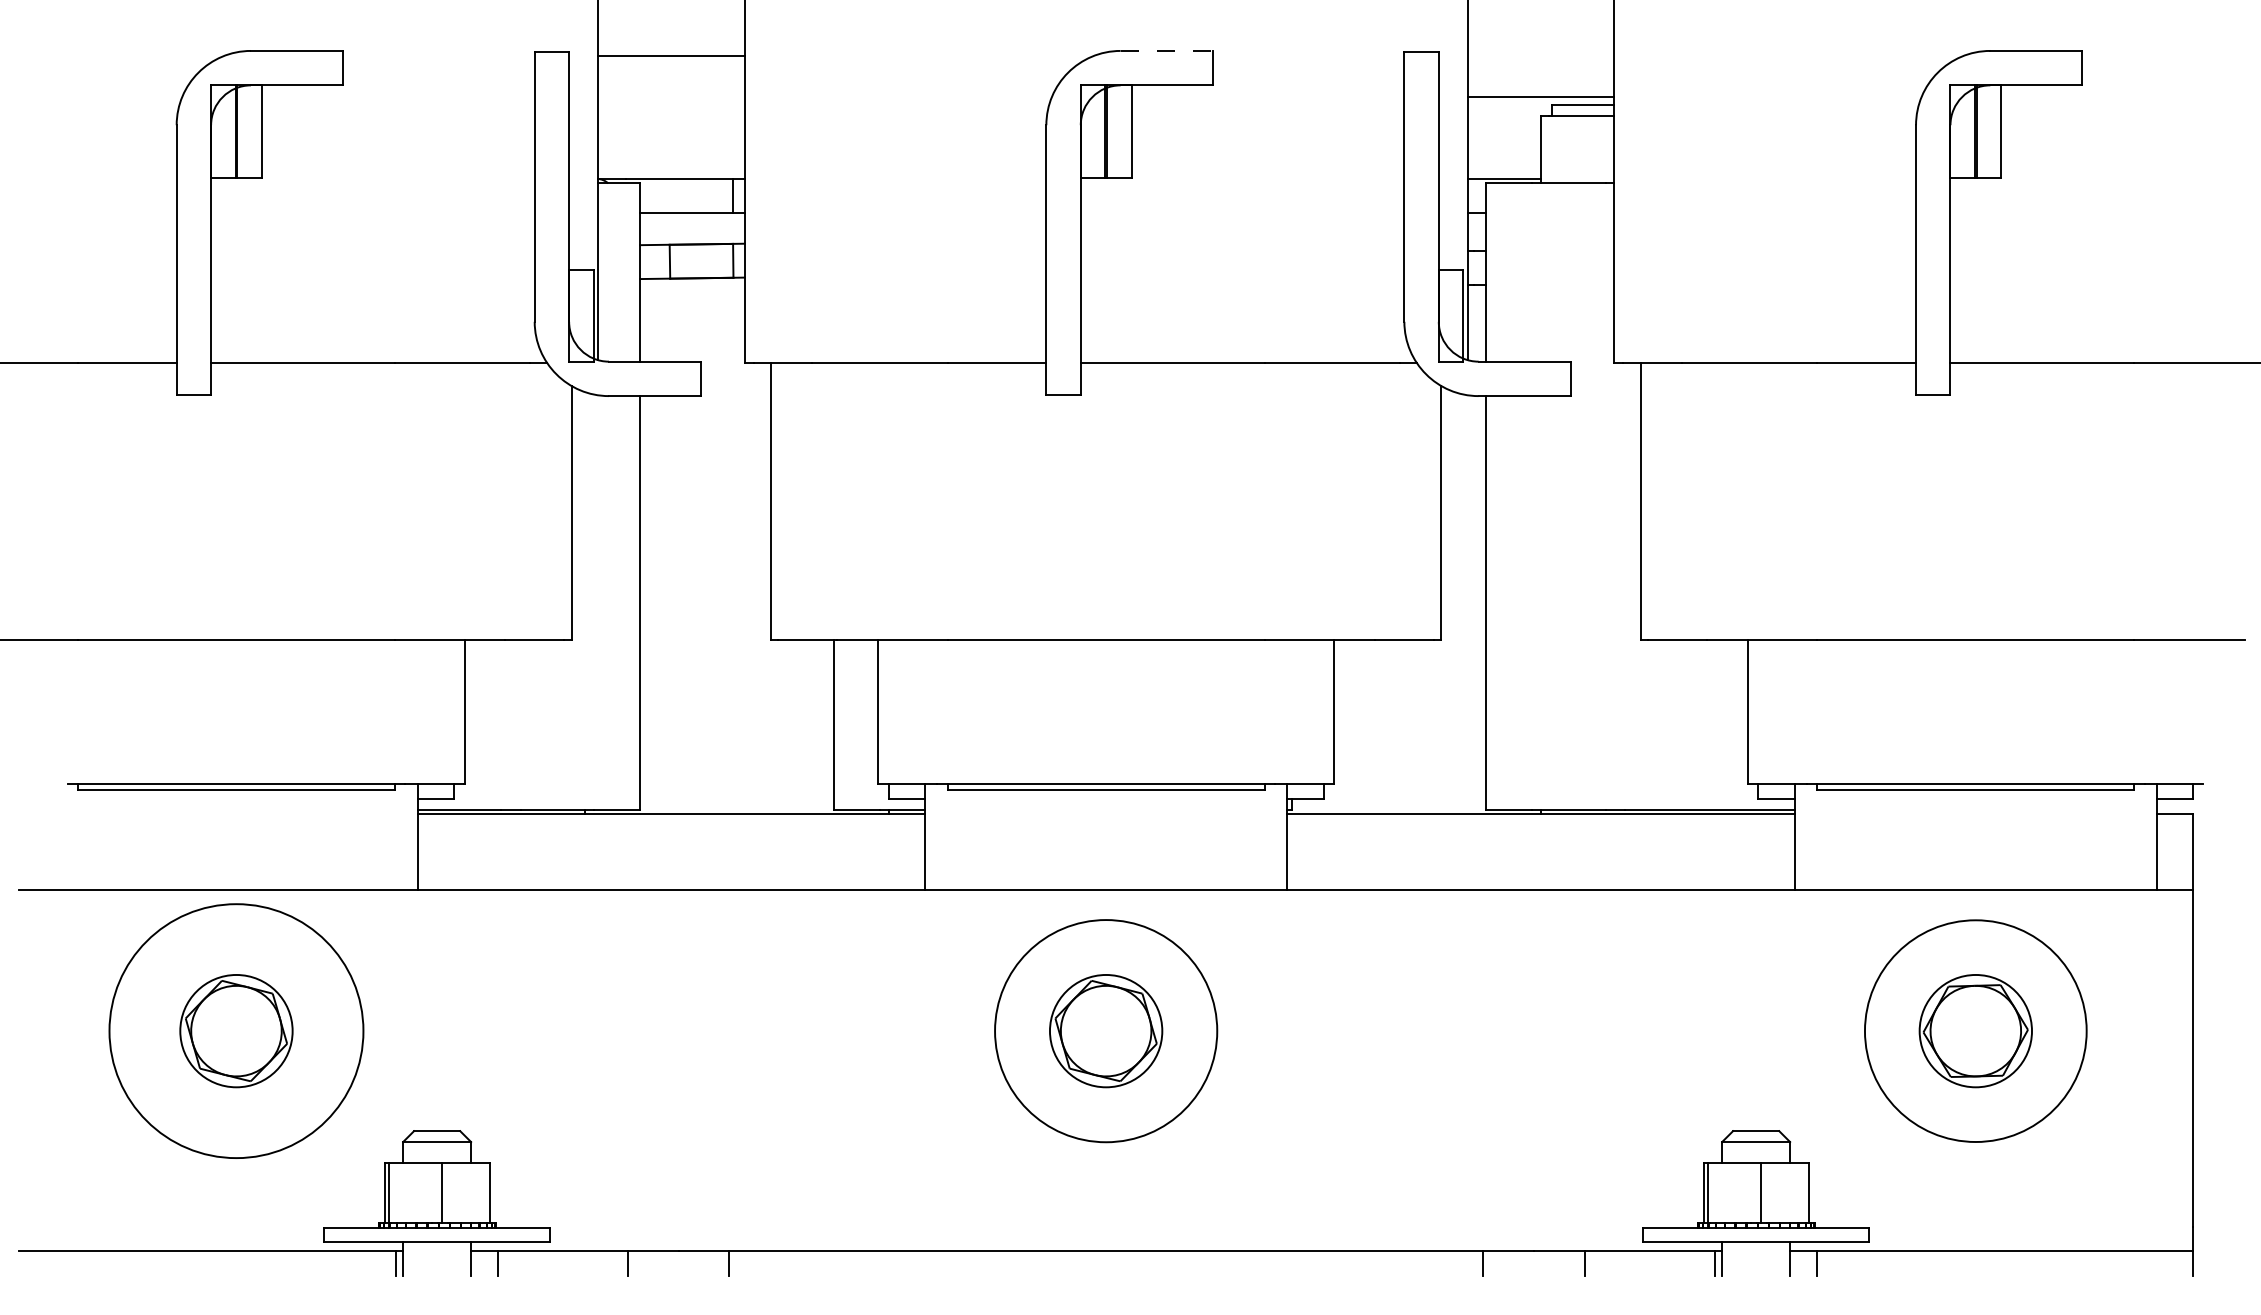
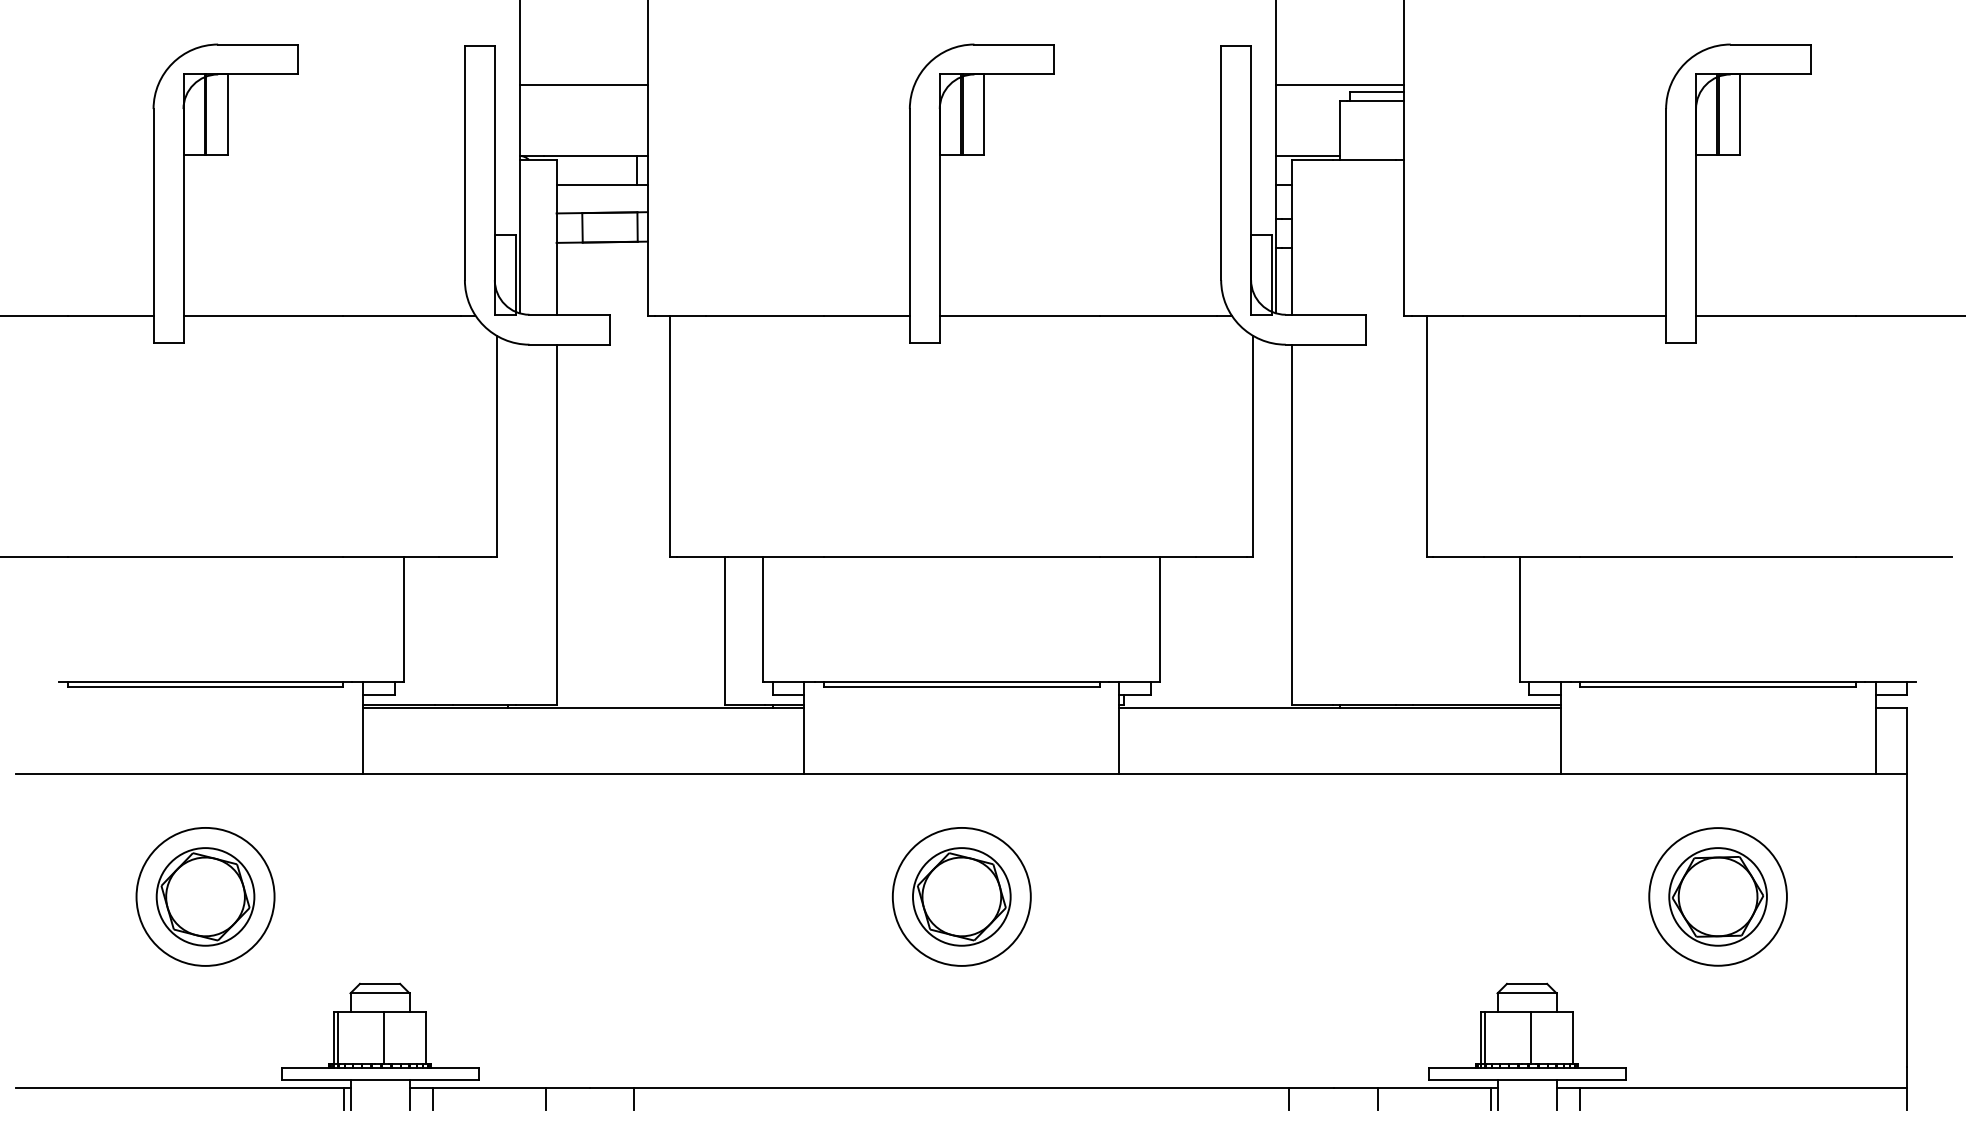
line: (1167, 50) -> (1015, 44), dashed -> solid
line: (670, 56) -> (582, 85), moved
circle: (236, 1030) -> (205, 896), size x0.62
circle: (1105, 1030) -> (961, 896), size x0.71
circle: (1975, 1030) -> (1717, 896), size x0.71

